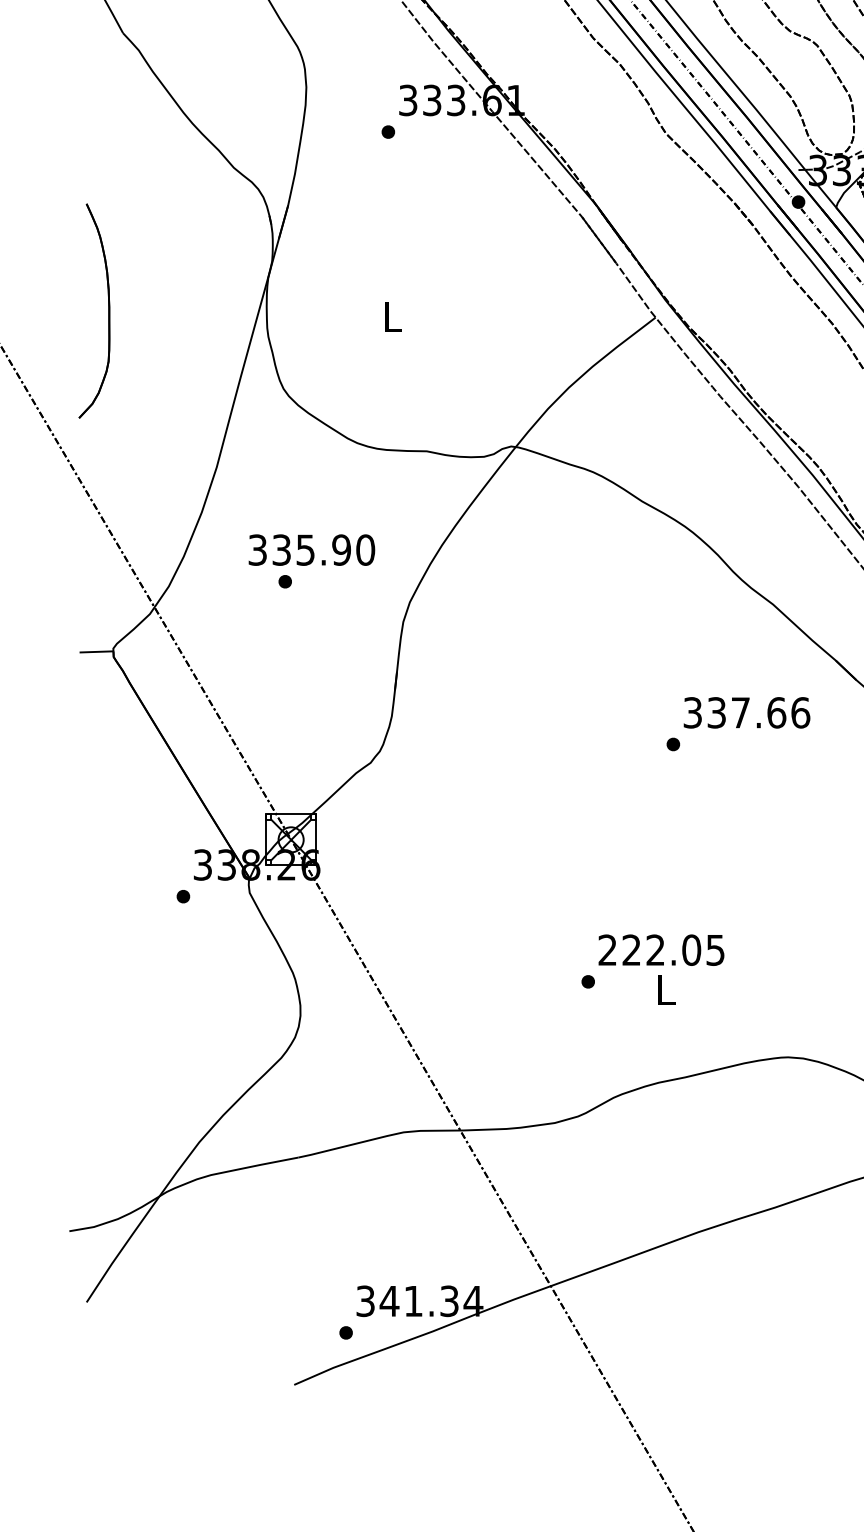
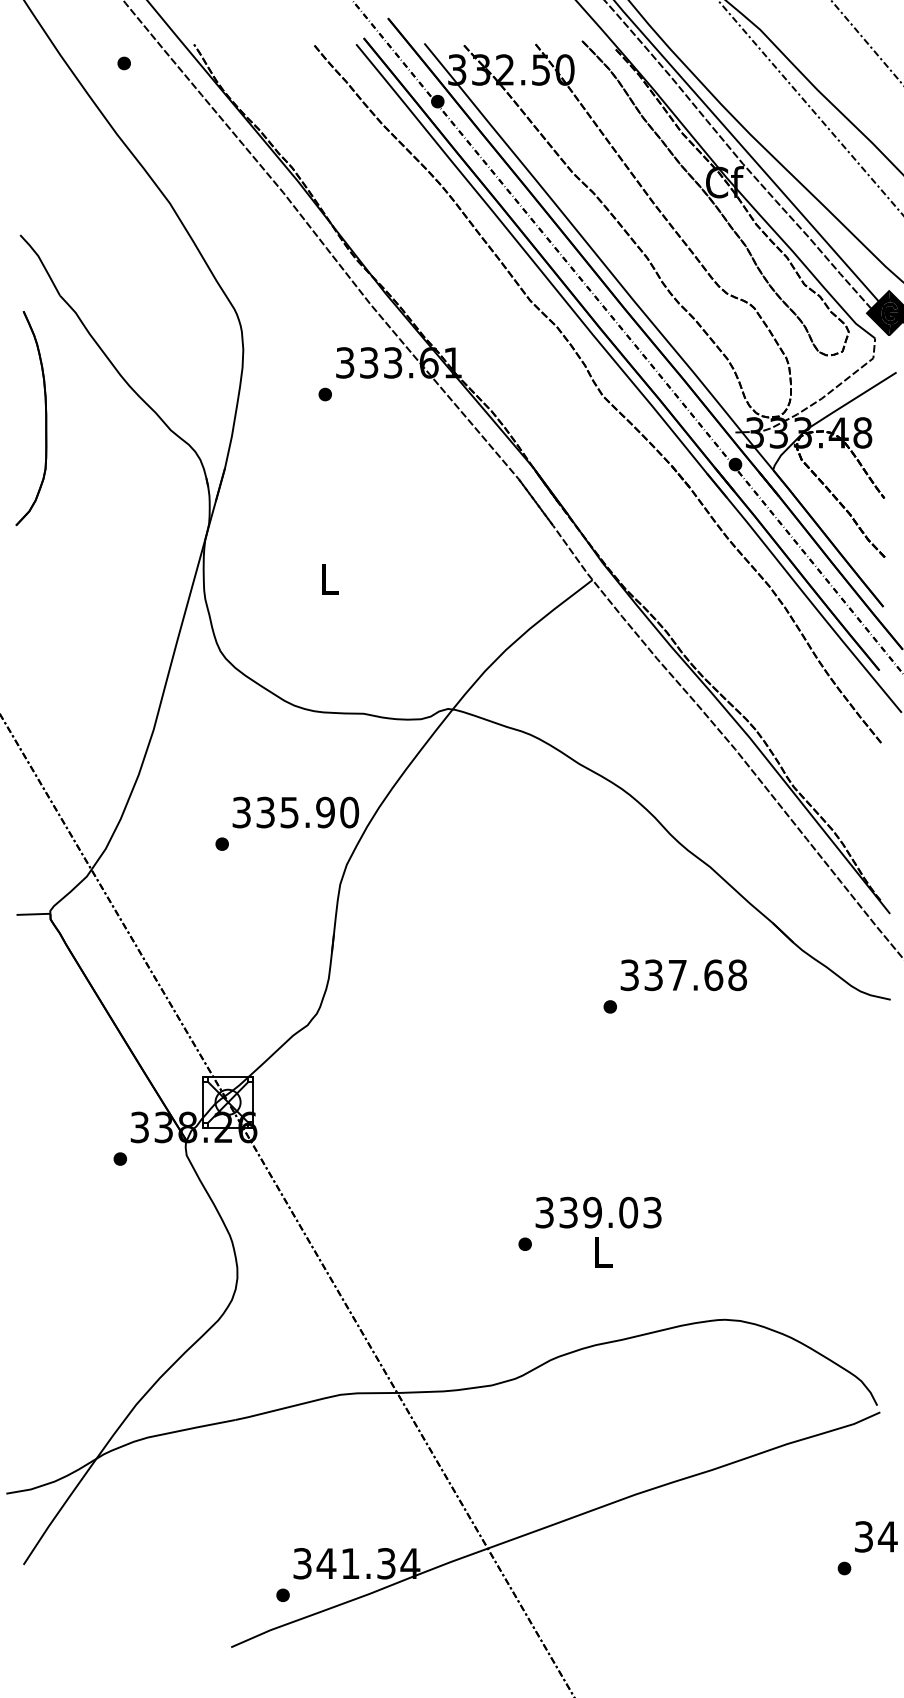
part: (108, 311) -> (45, 418), moved
text: (311, 550) -> (295, 812), moved
text: (800, 712) -> (737, 974), 337.66 -> 337.68
text: (661, 950) -> (598, 1212), 222.05 -> 339.03

